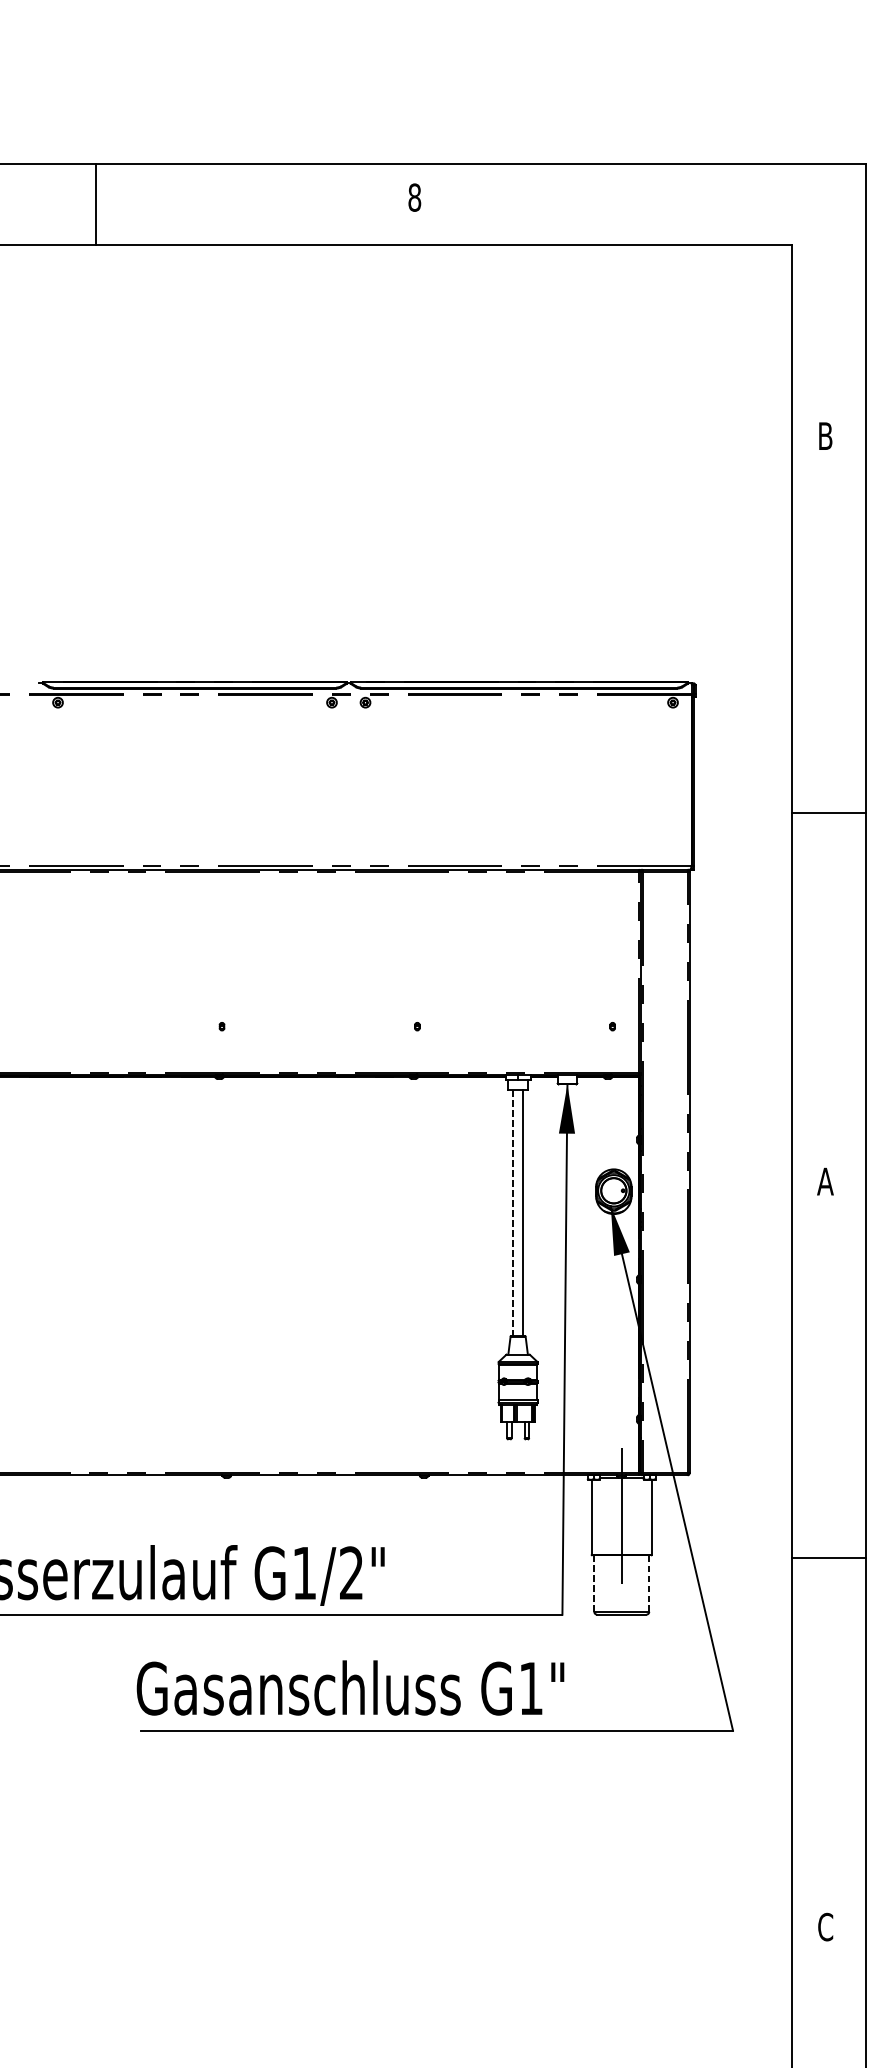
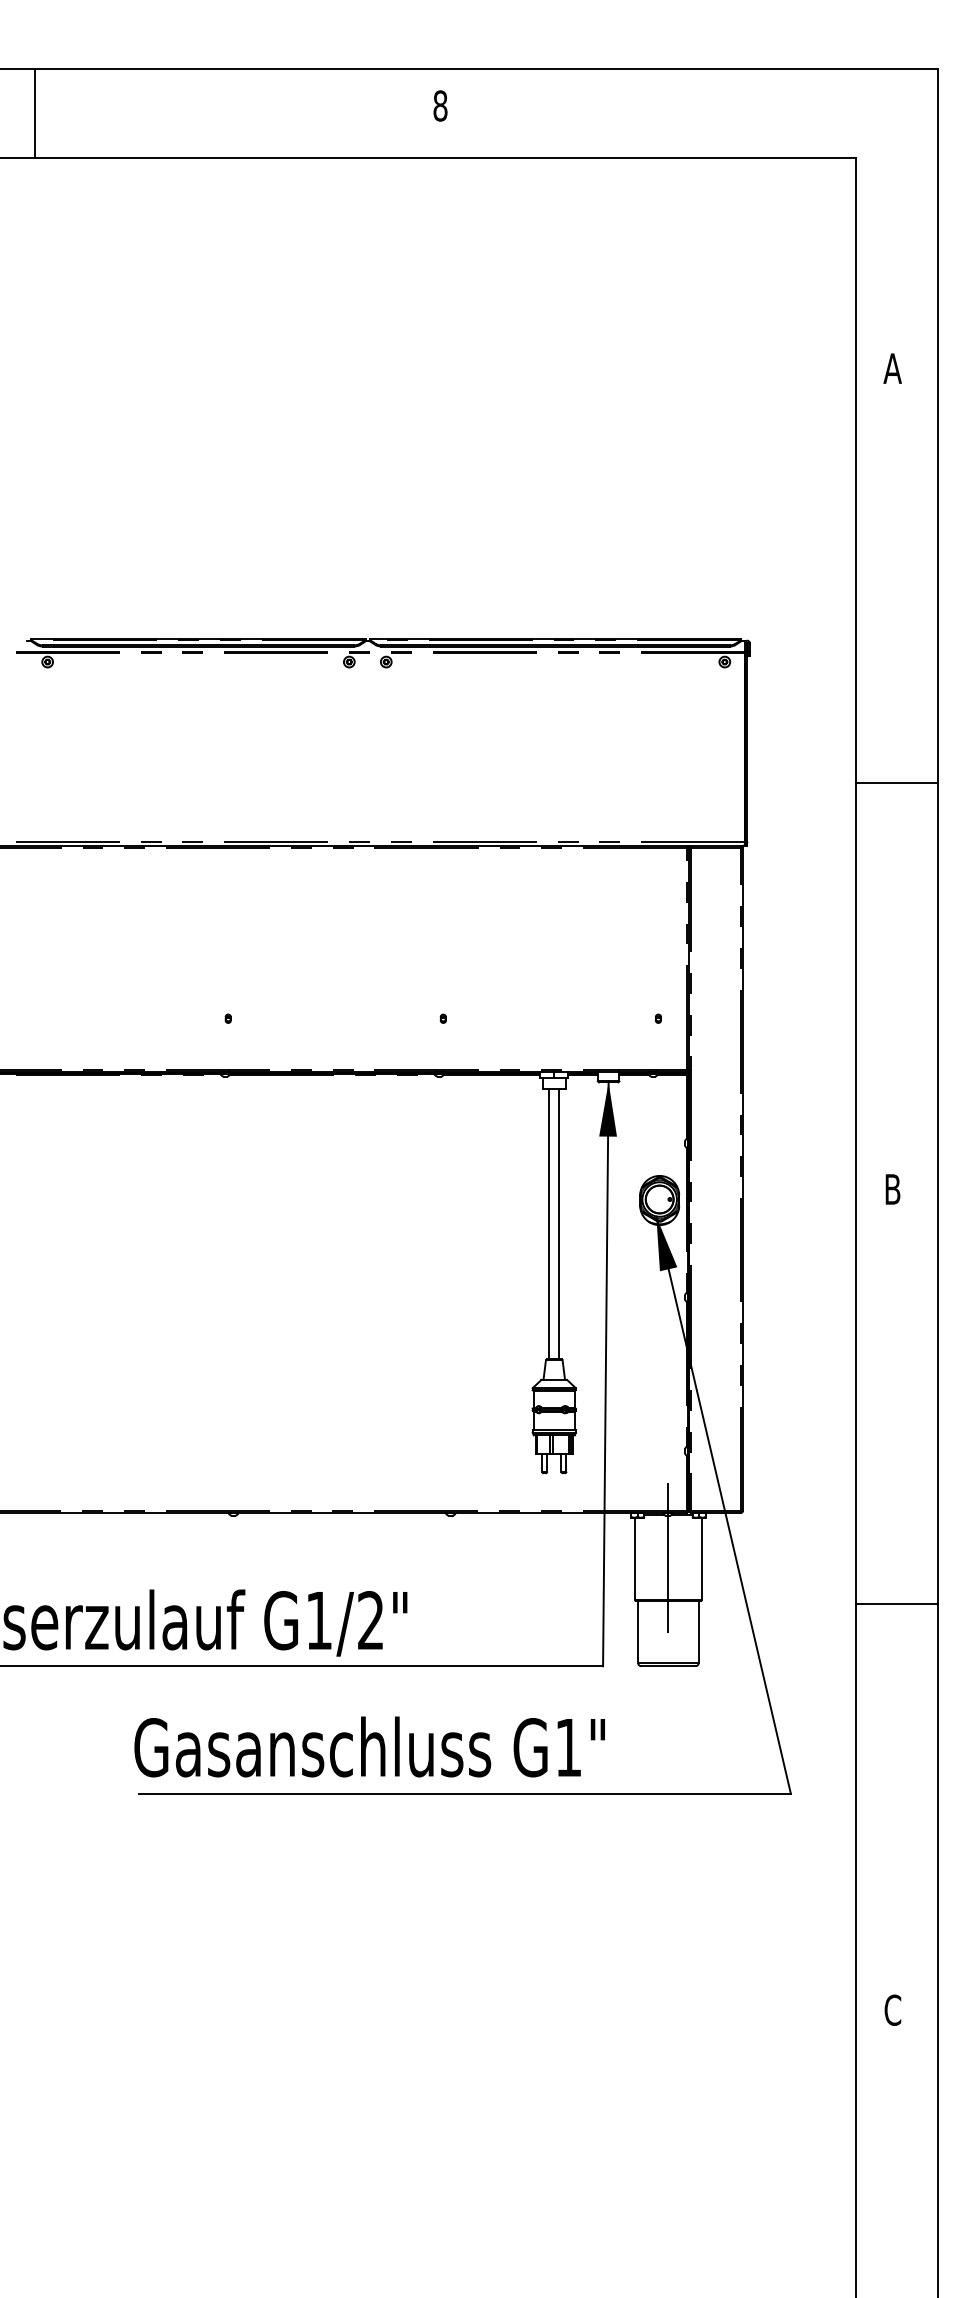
line: (96, 203) -> (34, 112), moved
text: (825, 436) -> (892, 368), B -> A
text: (825, 1181) -> (892, 1189), A -> B
line: (513, 1213) -> (549, 1224), dashed -> solid
line: (649, 1583) -> (698, 1631), dashed -> solid
line: (594, 1584) -> (638, 1632), dashed -> solid

